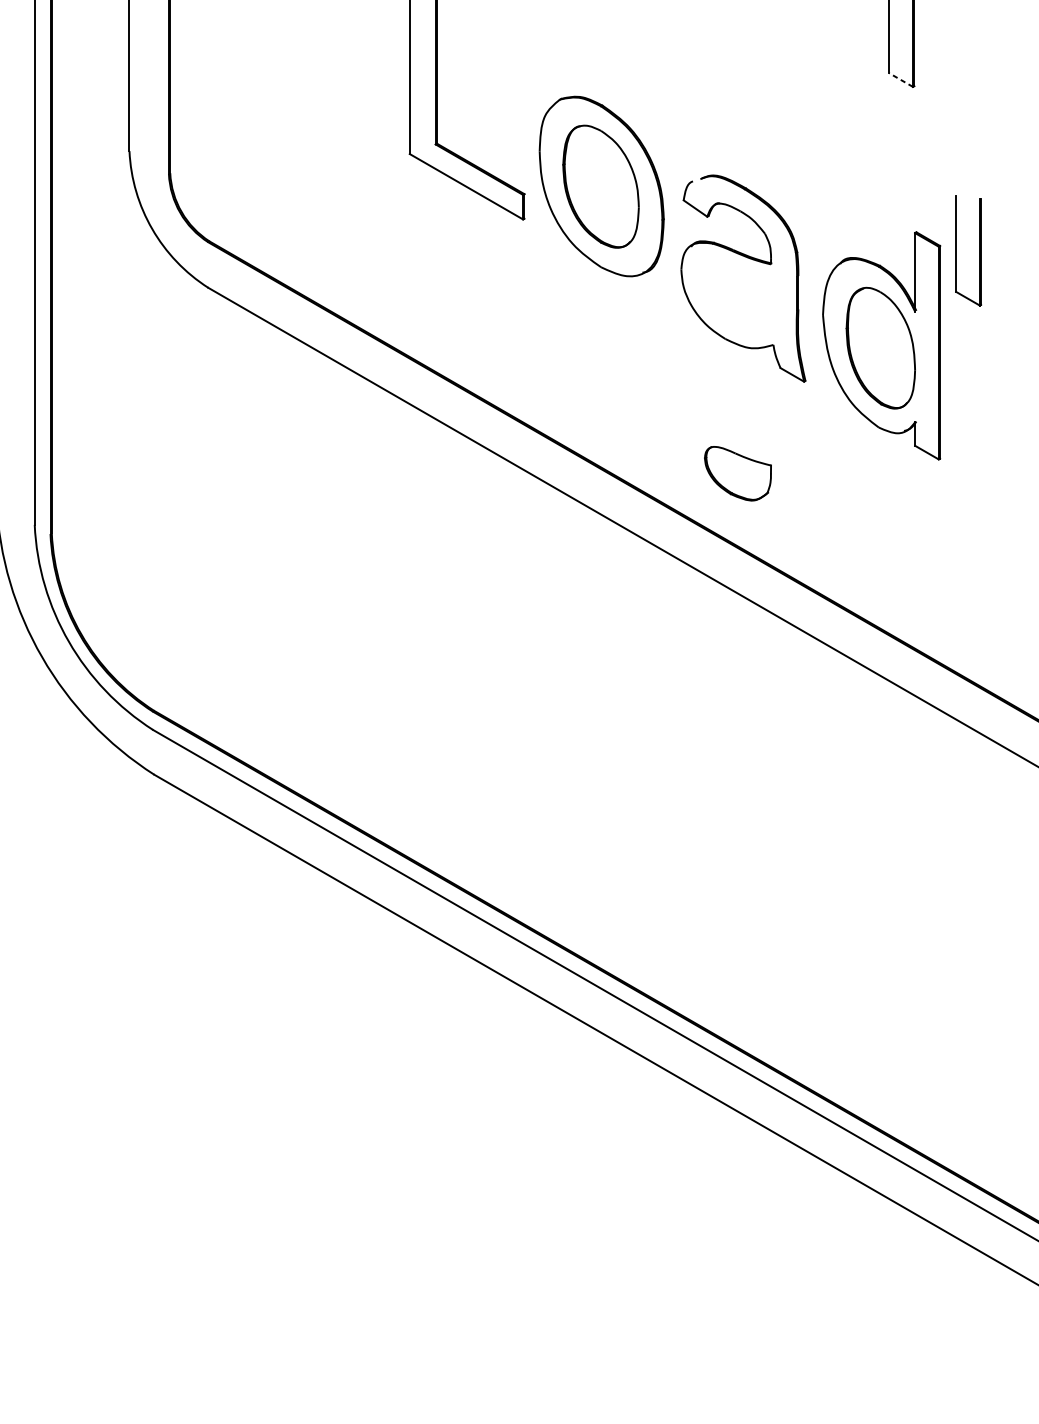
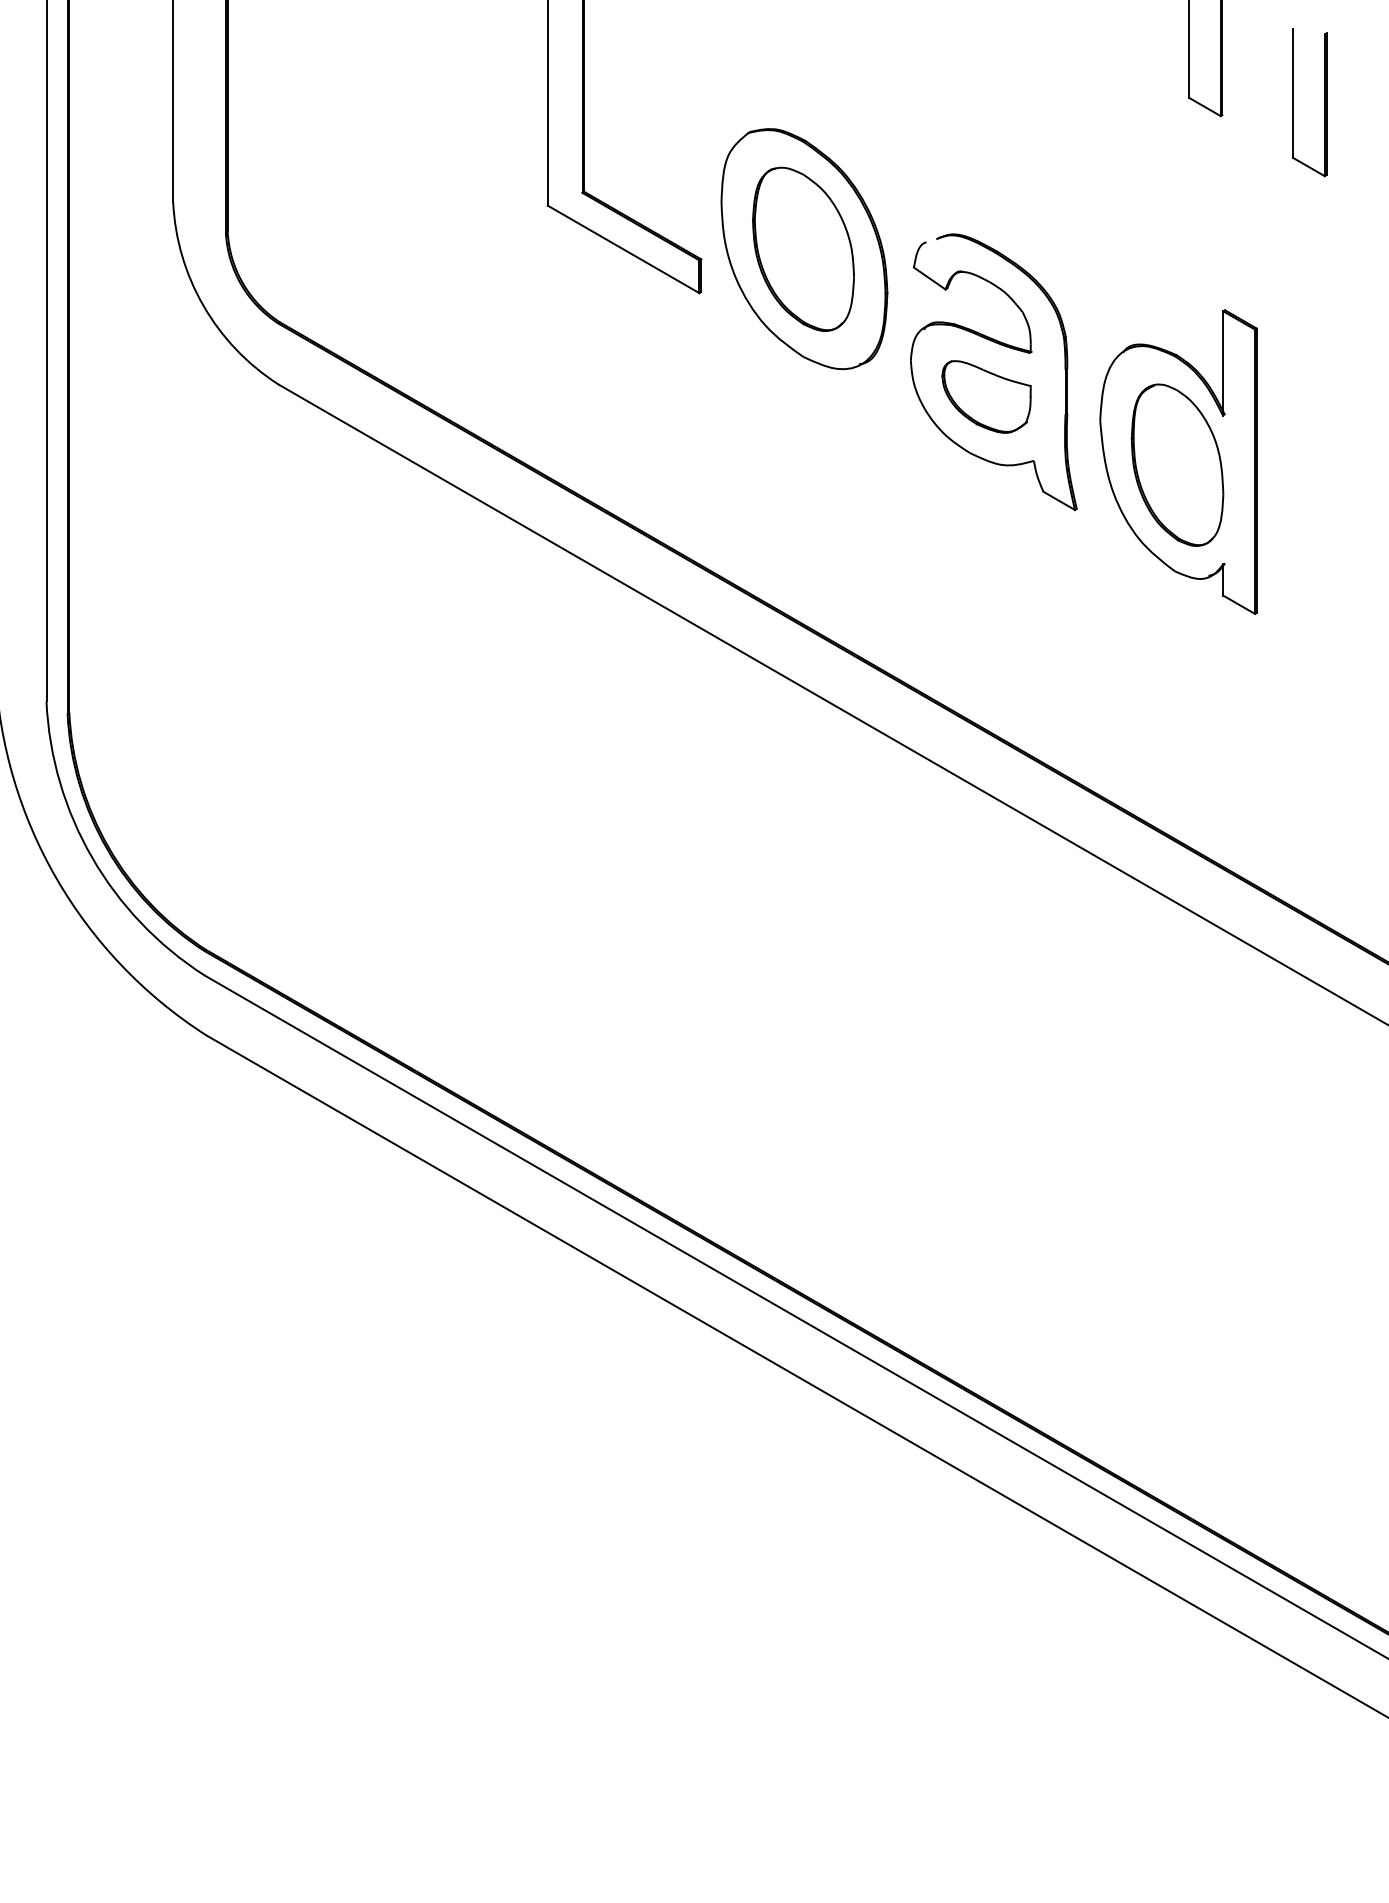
line: (901, 79) -> (1204, 106), dashed -> solid
part: (979, 250) -> (1324, 102), moved
part: (737, 473) -> (986, 396), moved

